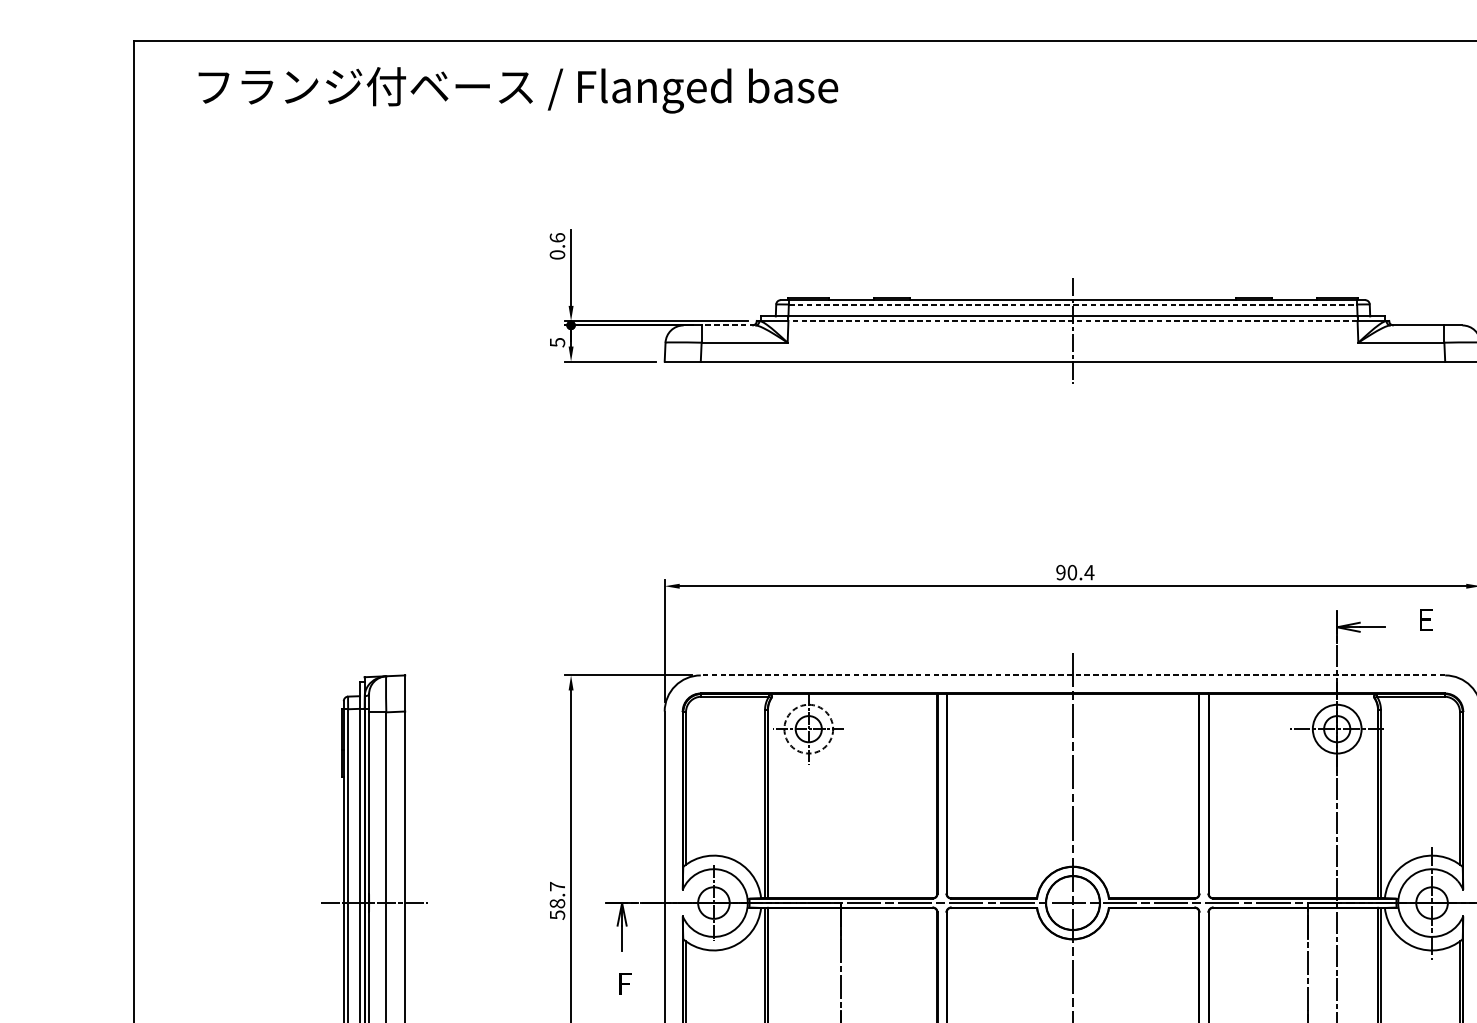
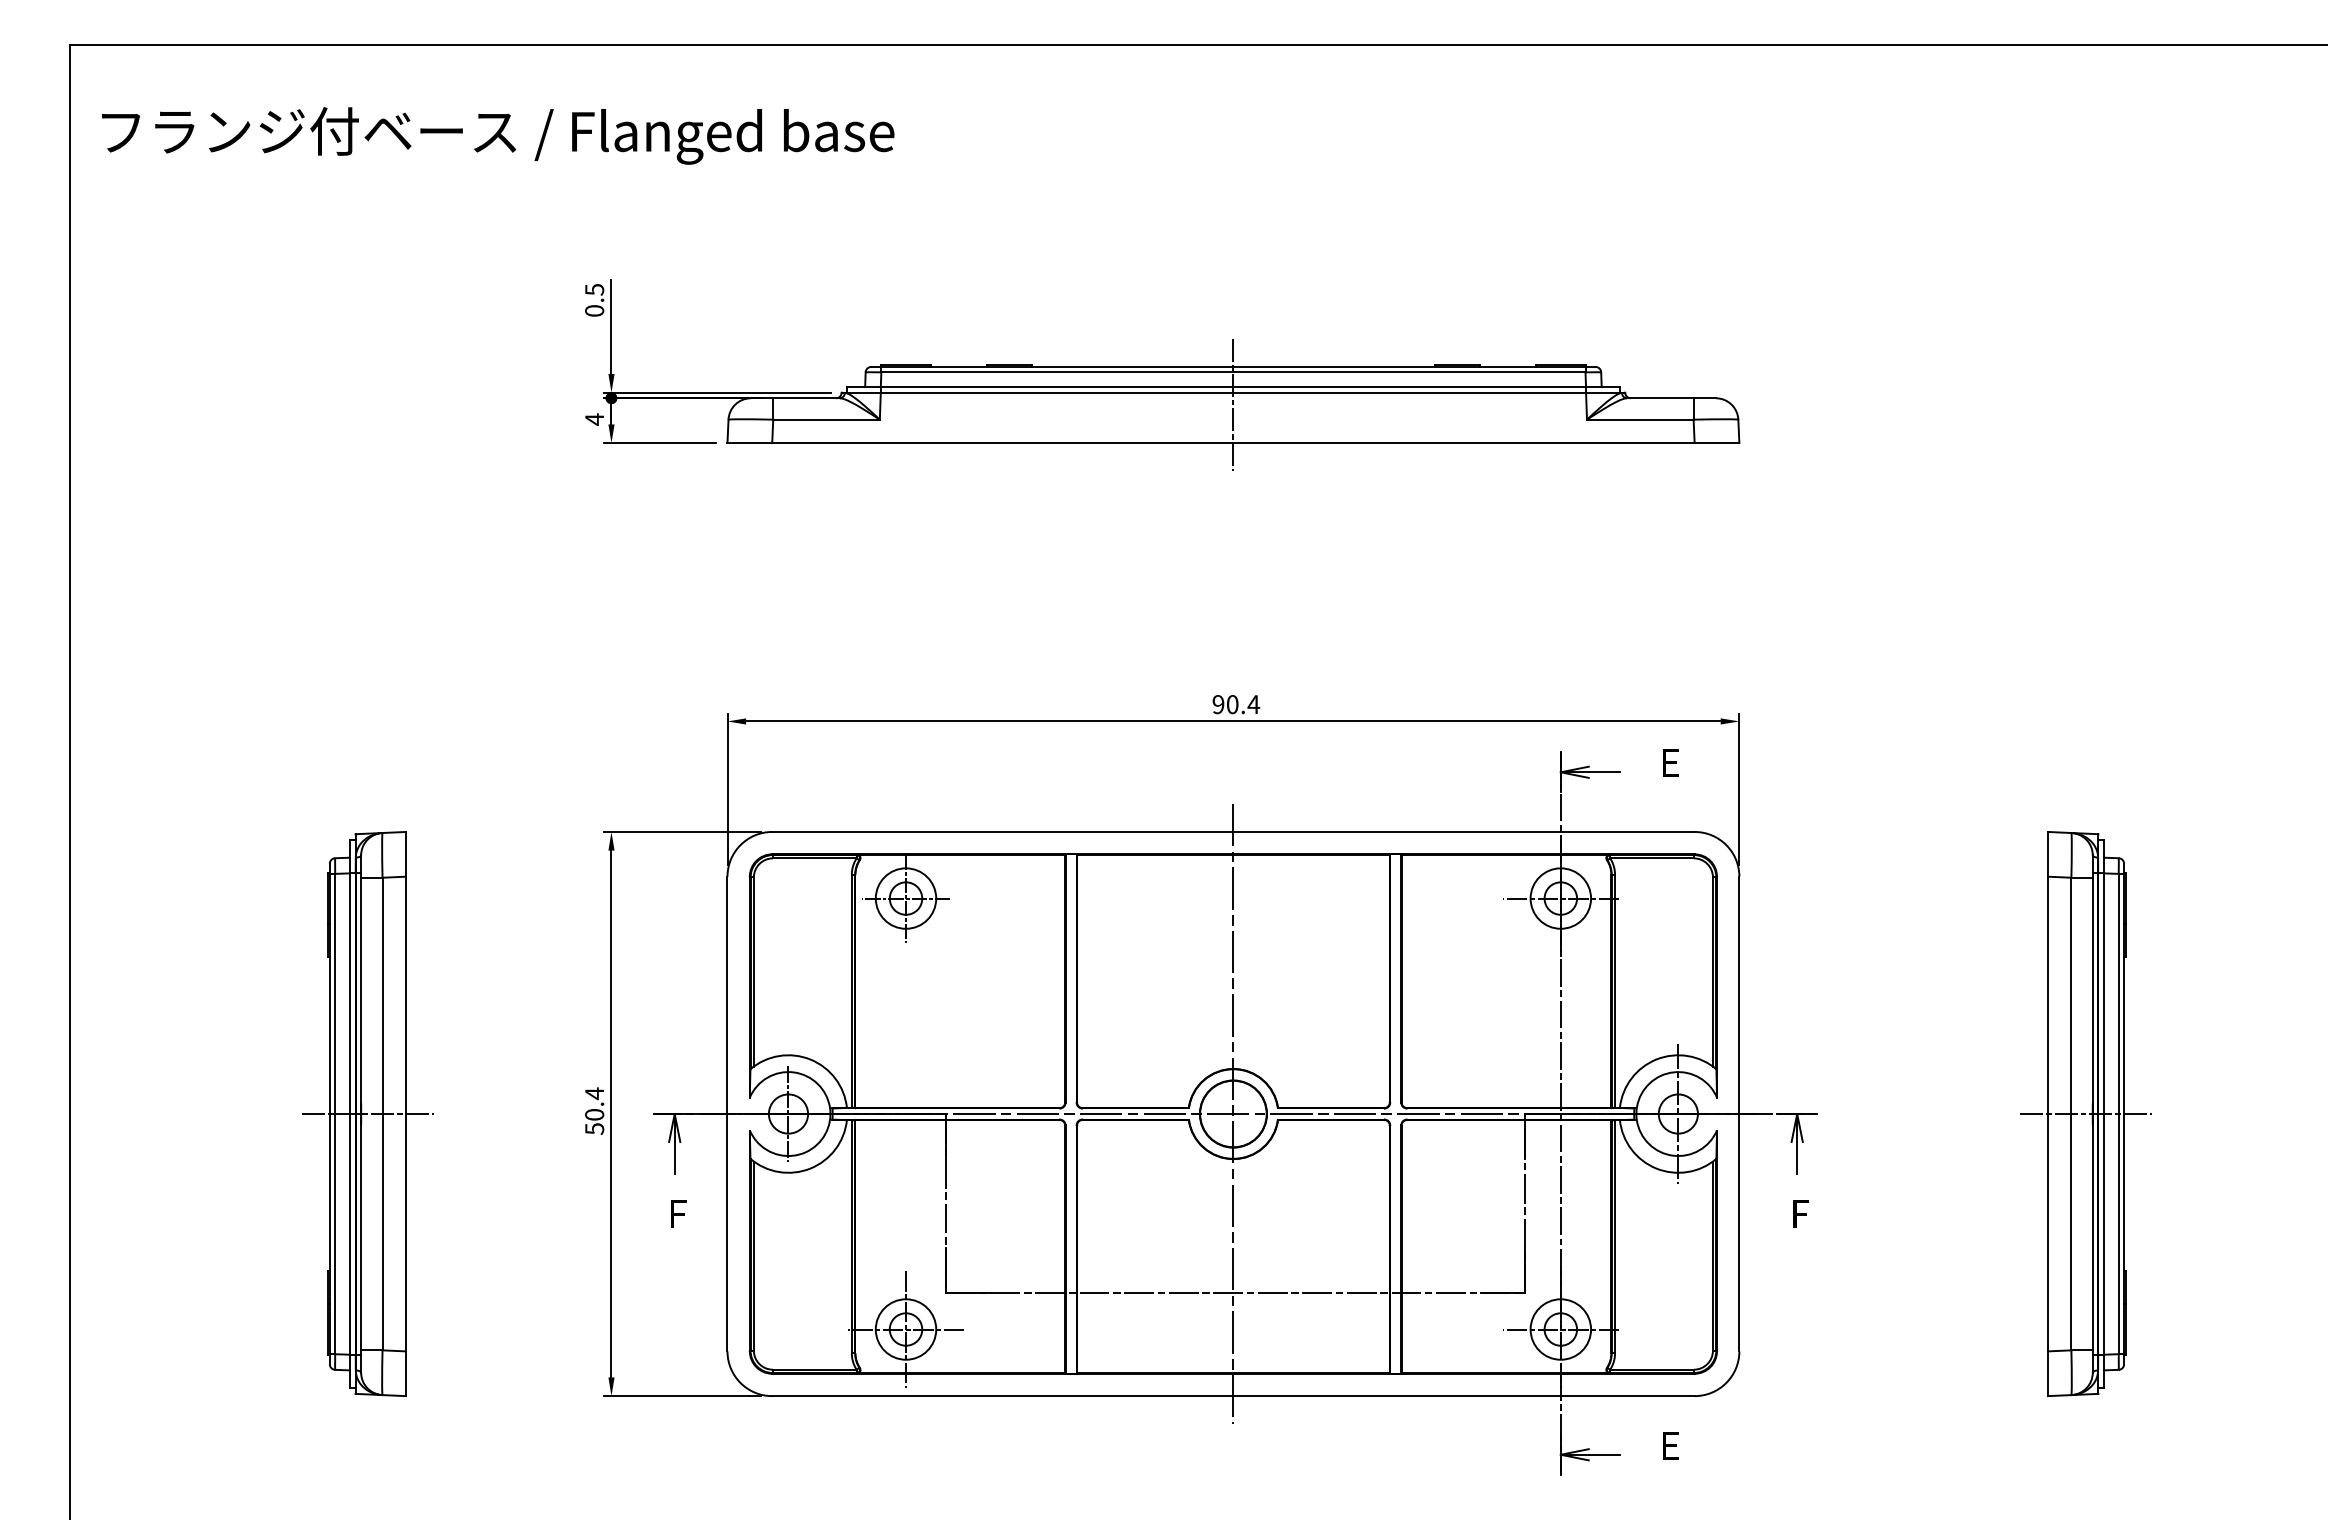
text: (518, 89) -> (498, 135), moved
text: (557, 237) -> (594, 289), 0.6 -> 0.5
line: (1073, 304) -> (1233, 372), dashed -> solid
line: (1073, 320) -> (1233, 392), dashed -> solid
line: (728, 325) -> (806, 398), dashed -> solid
text: (557, 342) -> (594, 419), 5 -> 4
line: (1072, 675) -> (1232, 831), dashed -> solid
circle: (808, 729) -> (905, 898), dashed -> solid
text: (557, 894) -> (594, 1103), 58.7 -> 50.4

